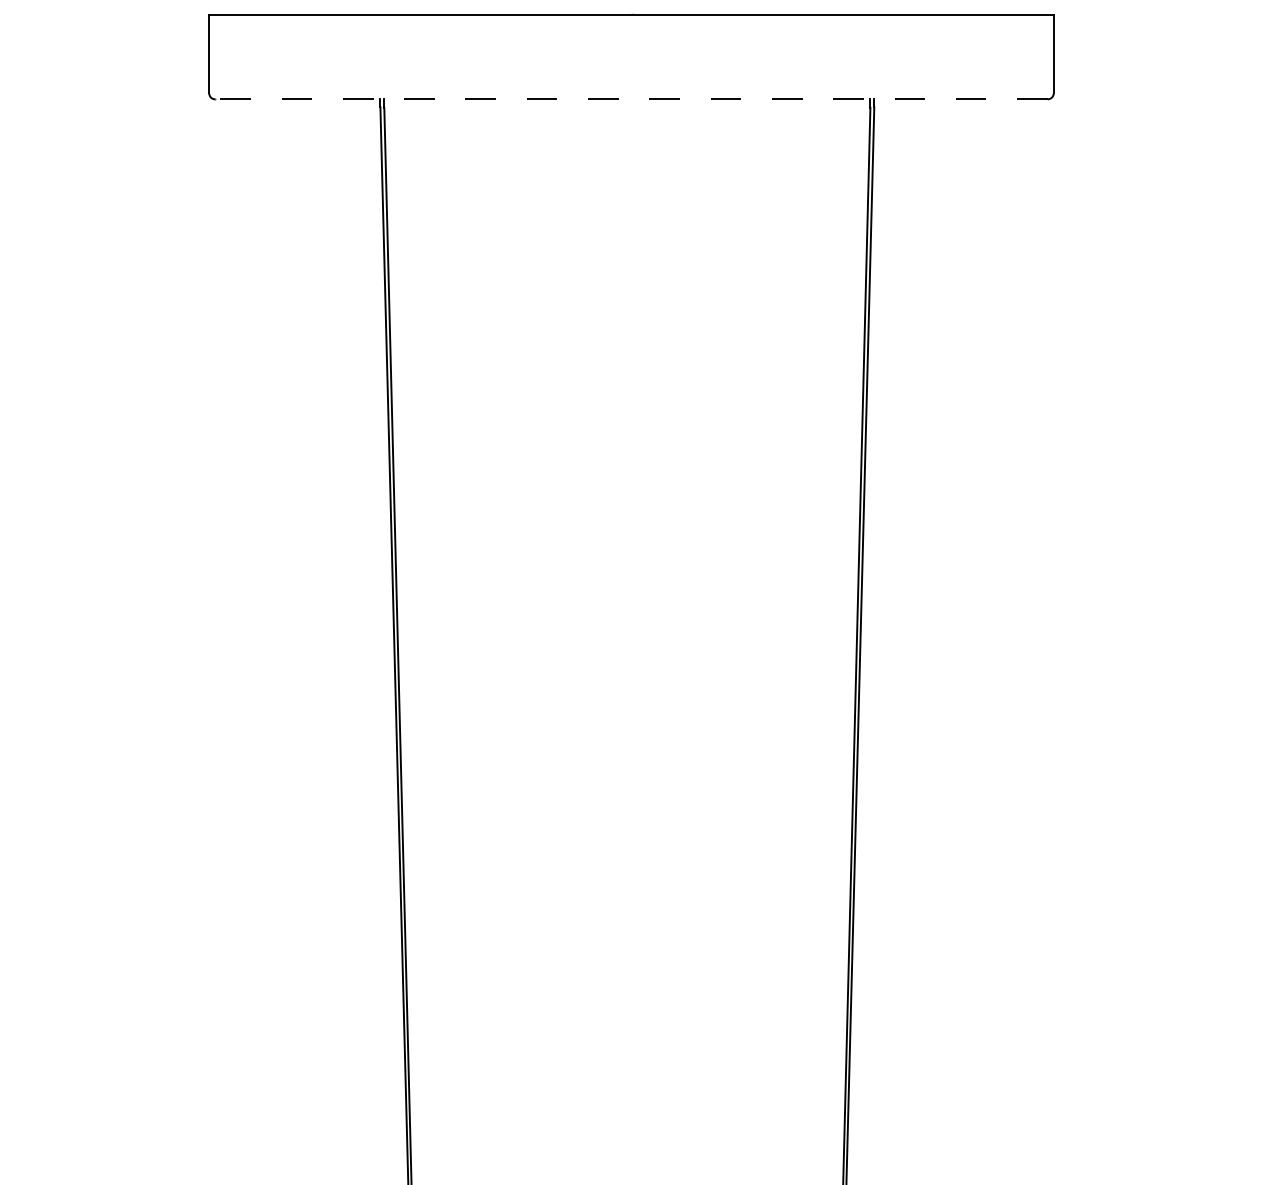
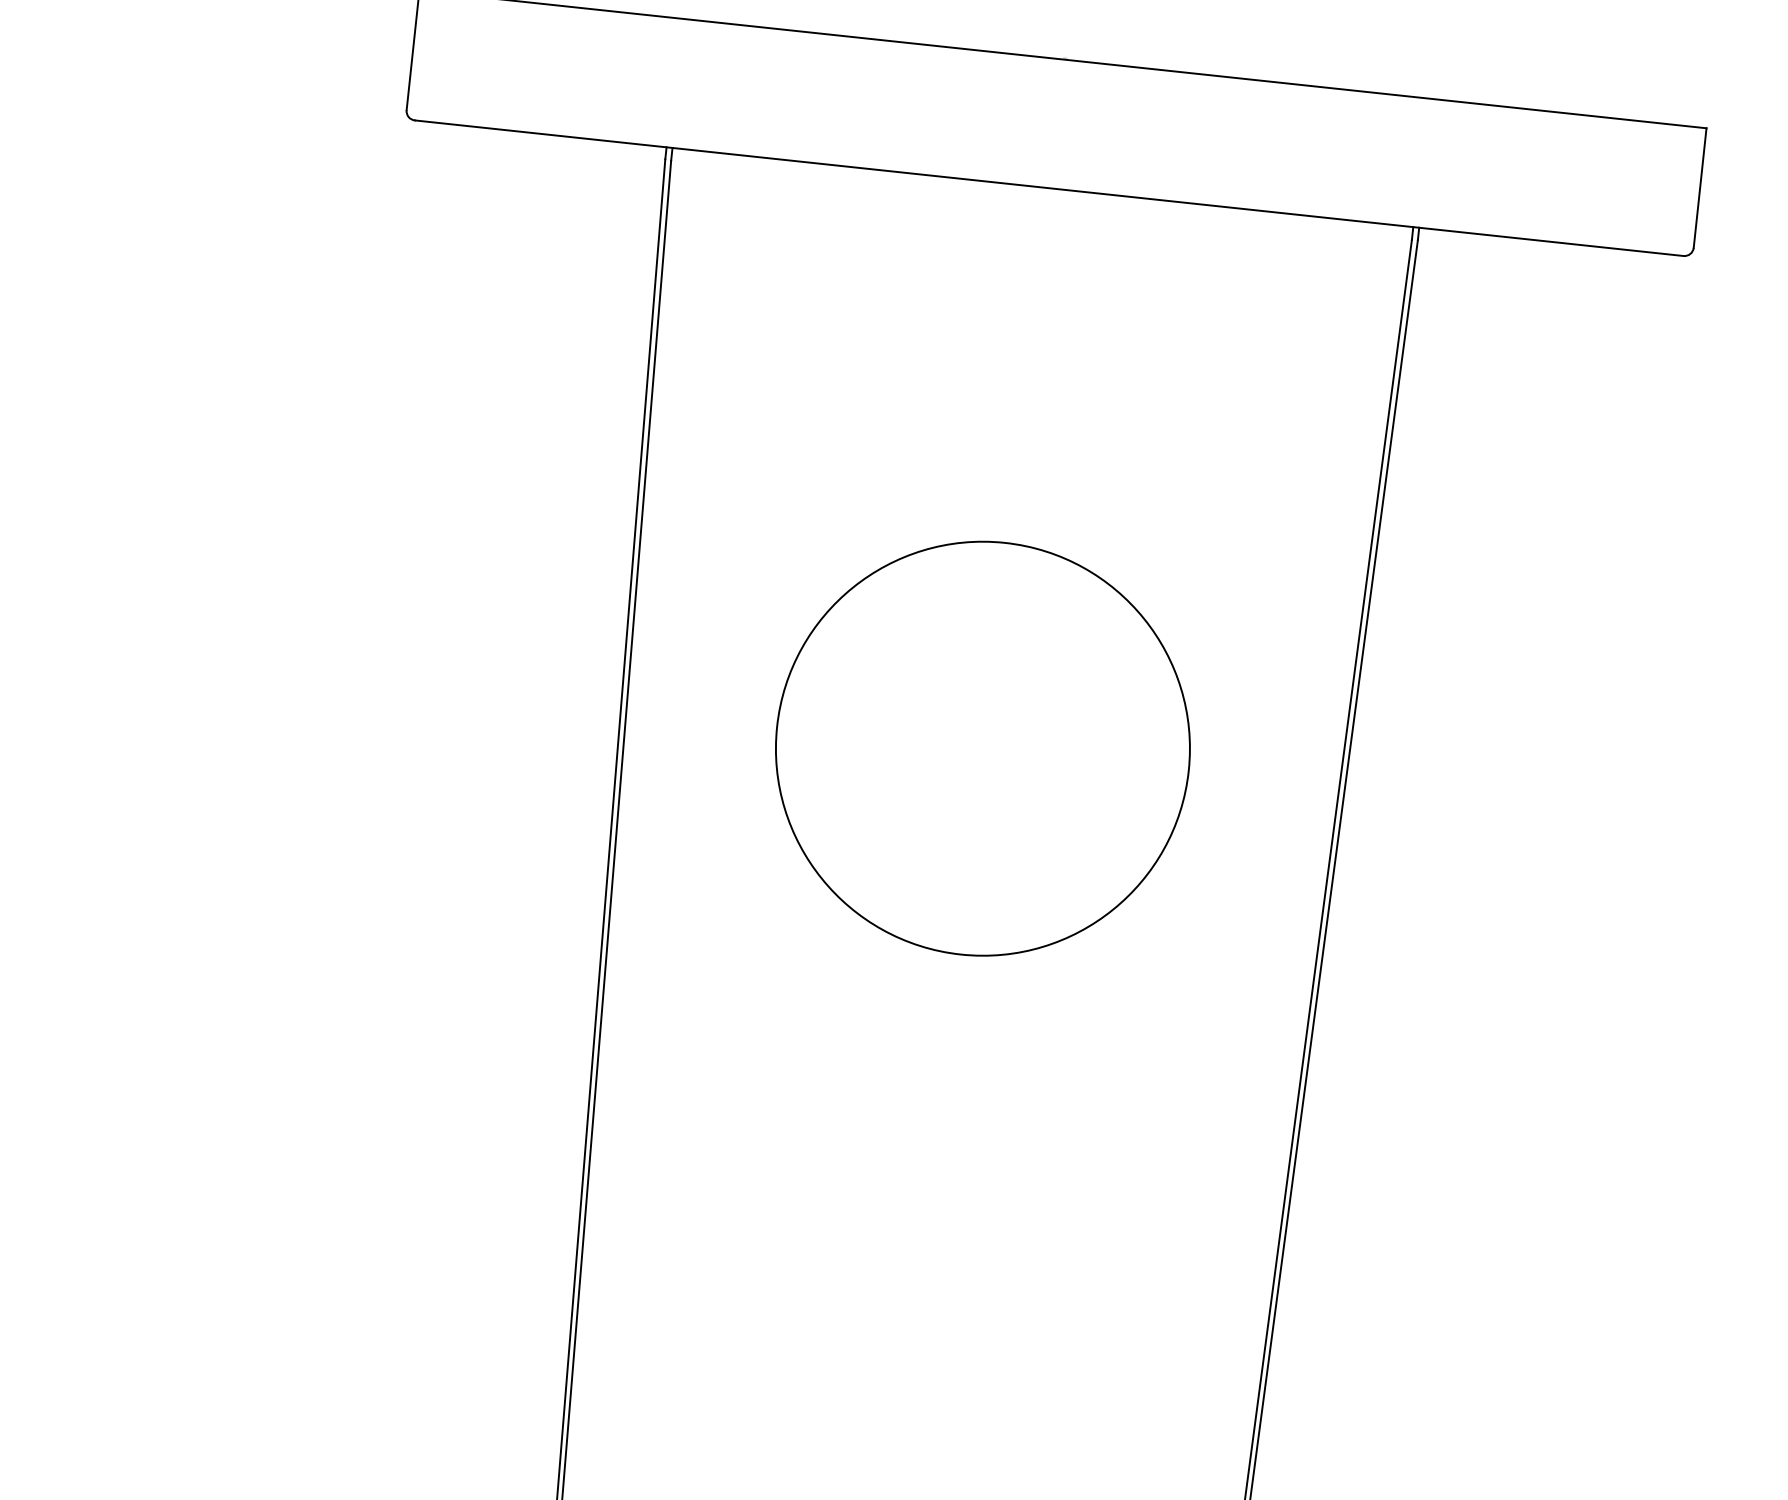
line: (630, 99) -> (1047, 188), dashed -> solid
circle: (627, 467) -> (983, 748), added

